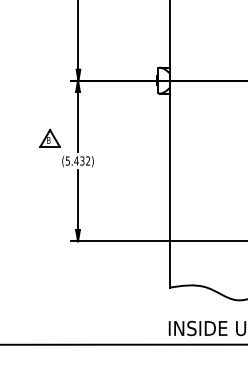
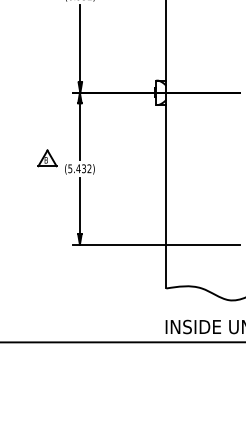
part: (50, 138) -> (47, 158), moved

